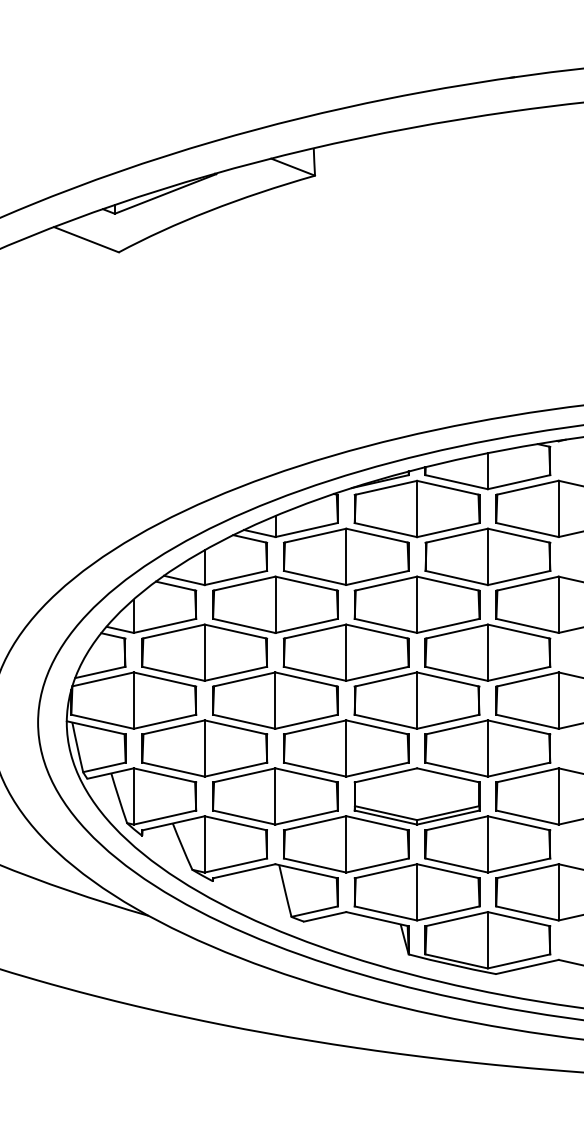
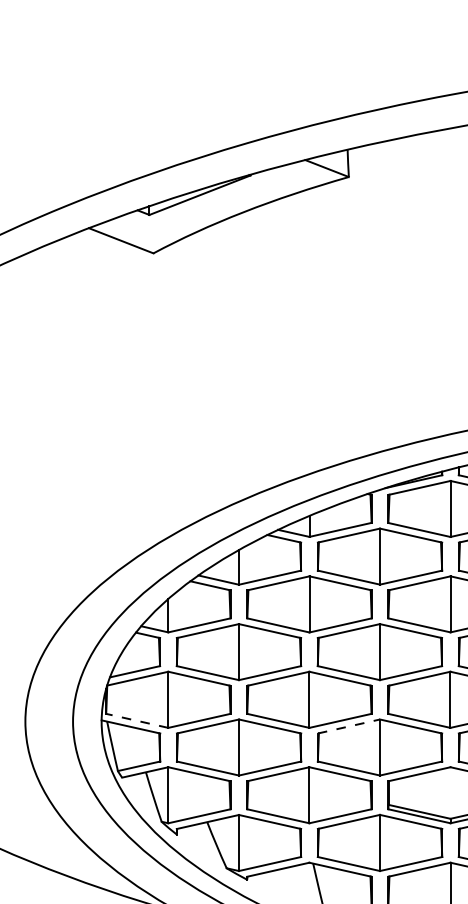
line: (102, 721) -> (137, 720), solid -> dashed
line: (315, 727) -> (349, 726), solid -> dashed

